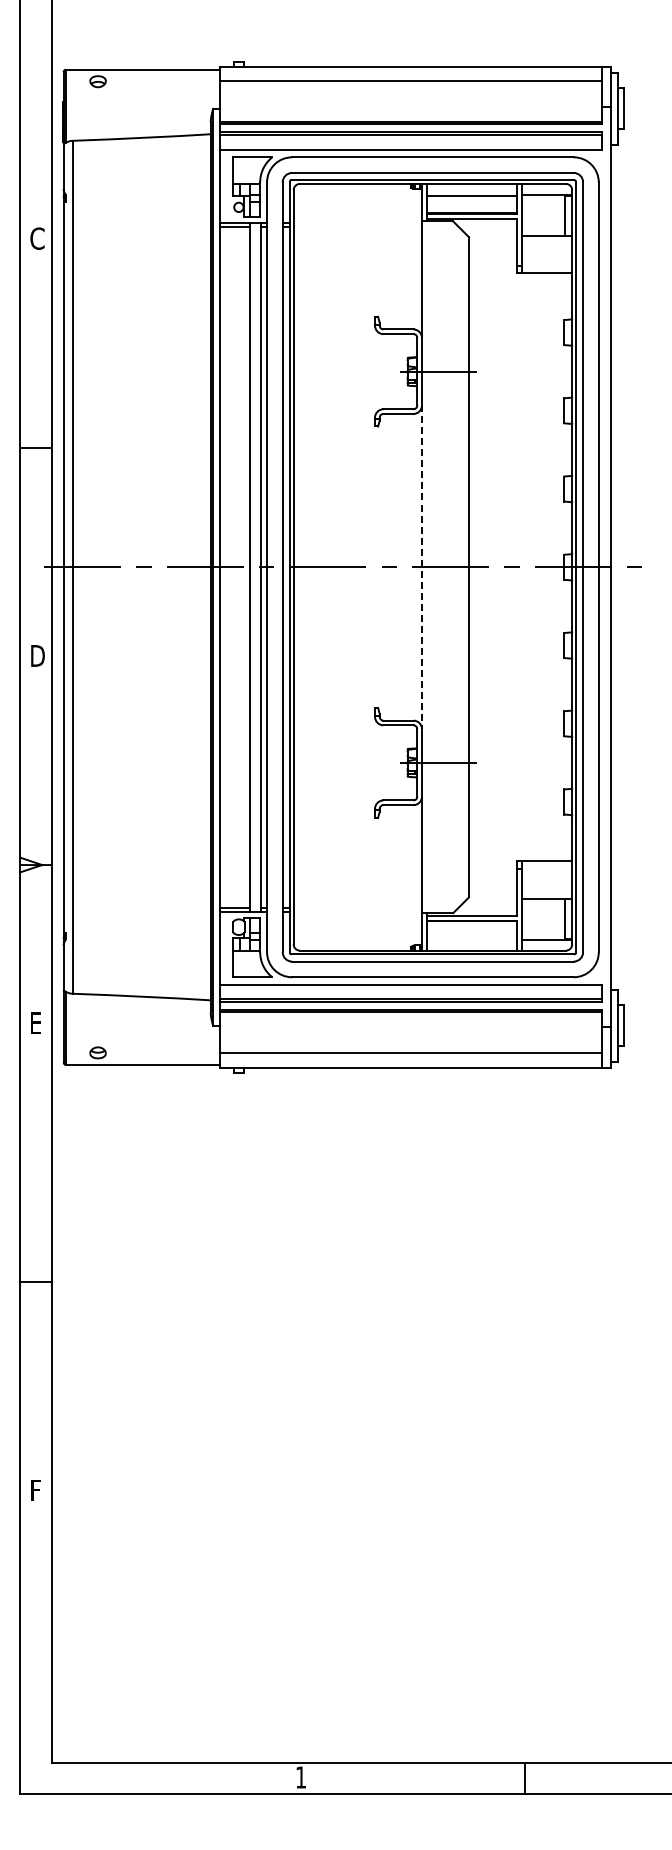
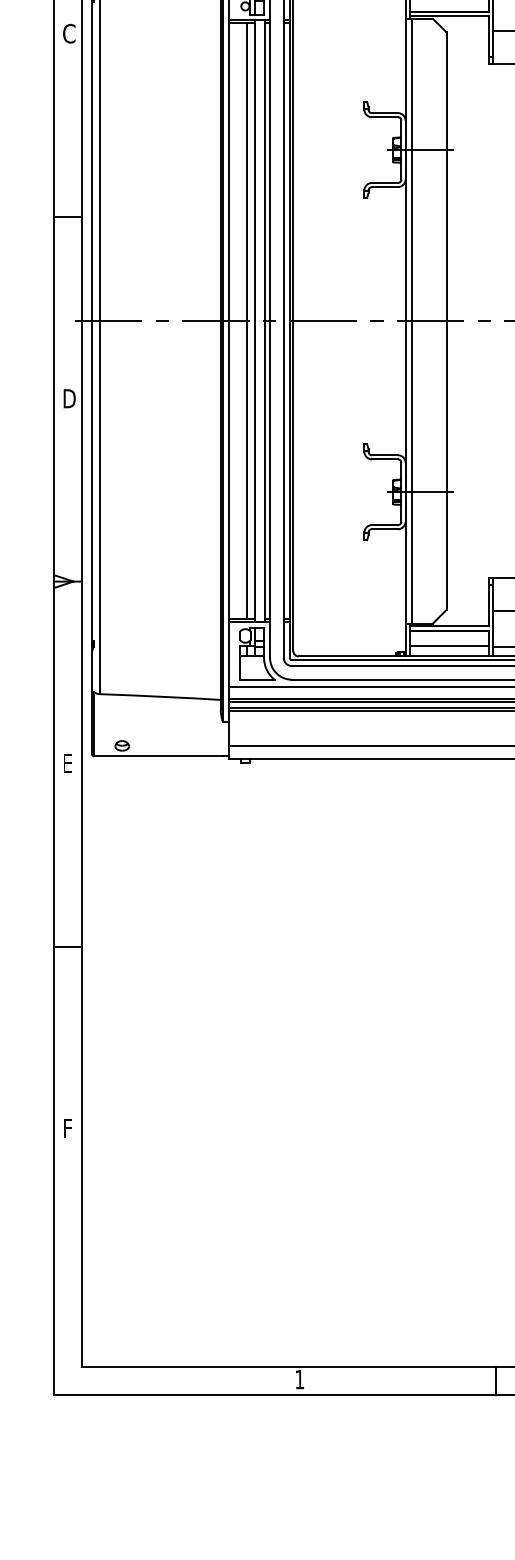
line: (240, 566) -> (246, 320), added
line: (421, 567) -> (405, 321), dashed -> solid
line: (429, 567) -> (412, 321), added
line: (471, 939) -> (448, 646), added
text: (35, 1022) -> (67, 763), moved

